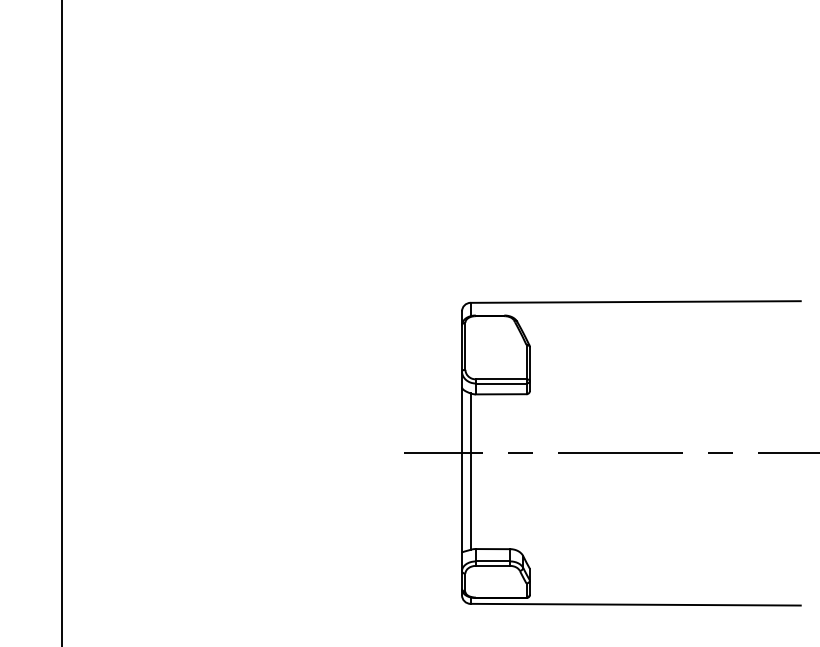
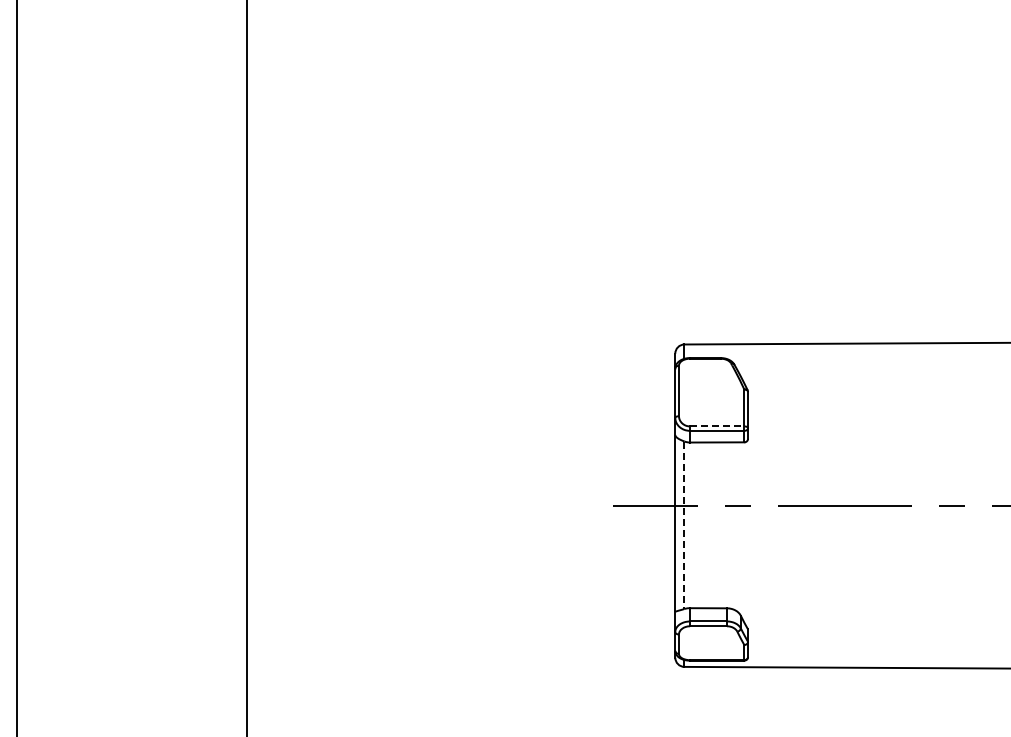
line: (501, 379) -> (717, 426), solid -> dashed
line: (470, 471) -> (684, 525), solid -> dashed

